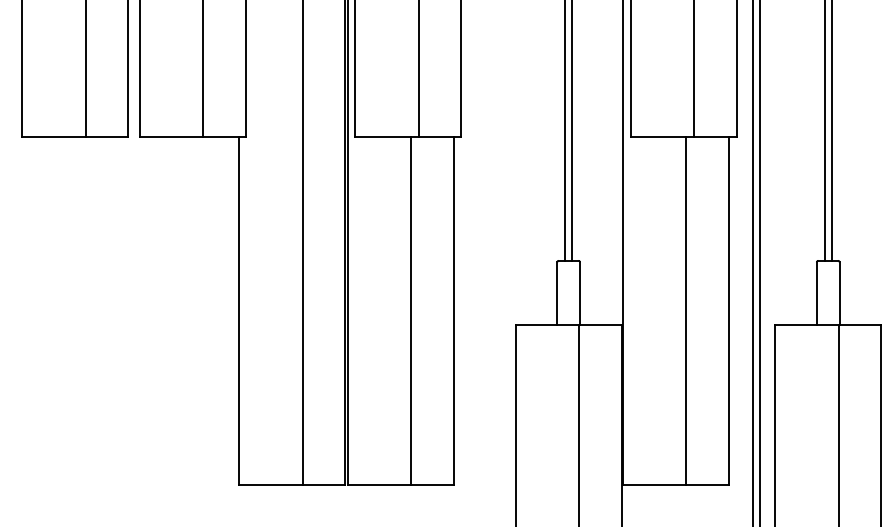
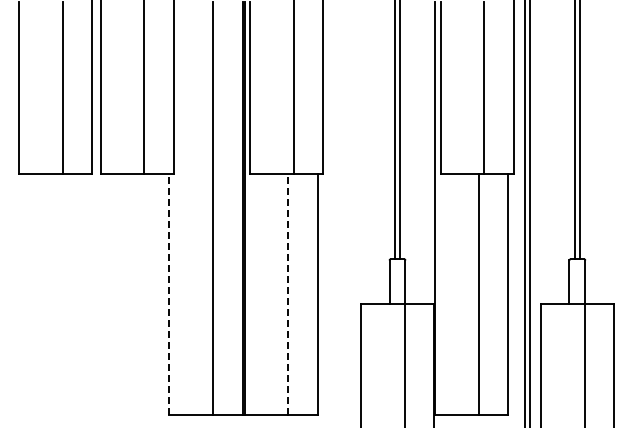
line: (239, 311) -> (169, 294), solid -> dashed
line: (411, 311) -> (288, 294), solid -> dashed

